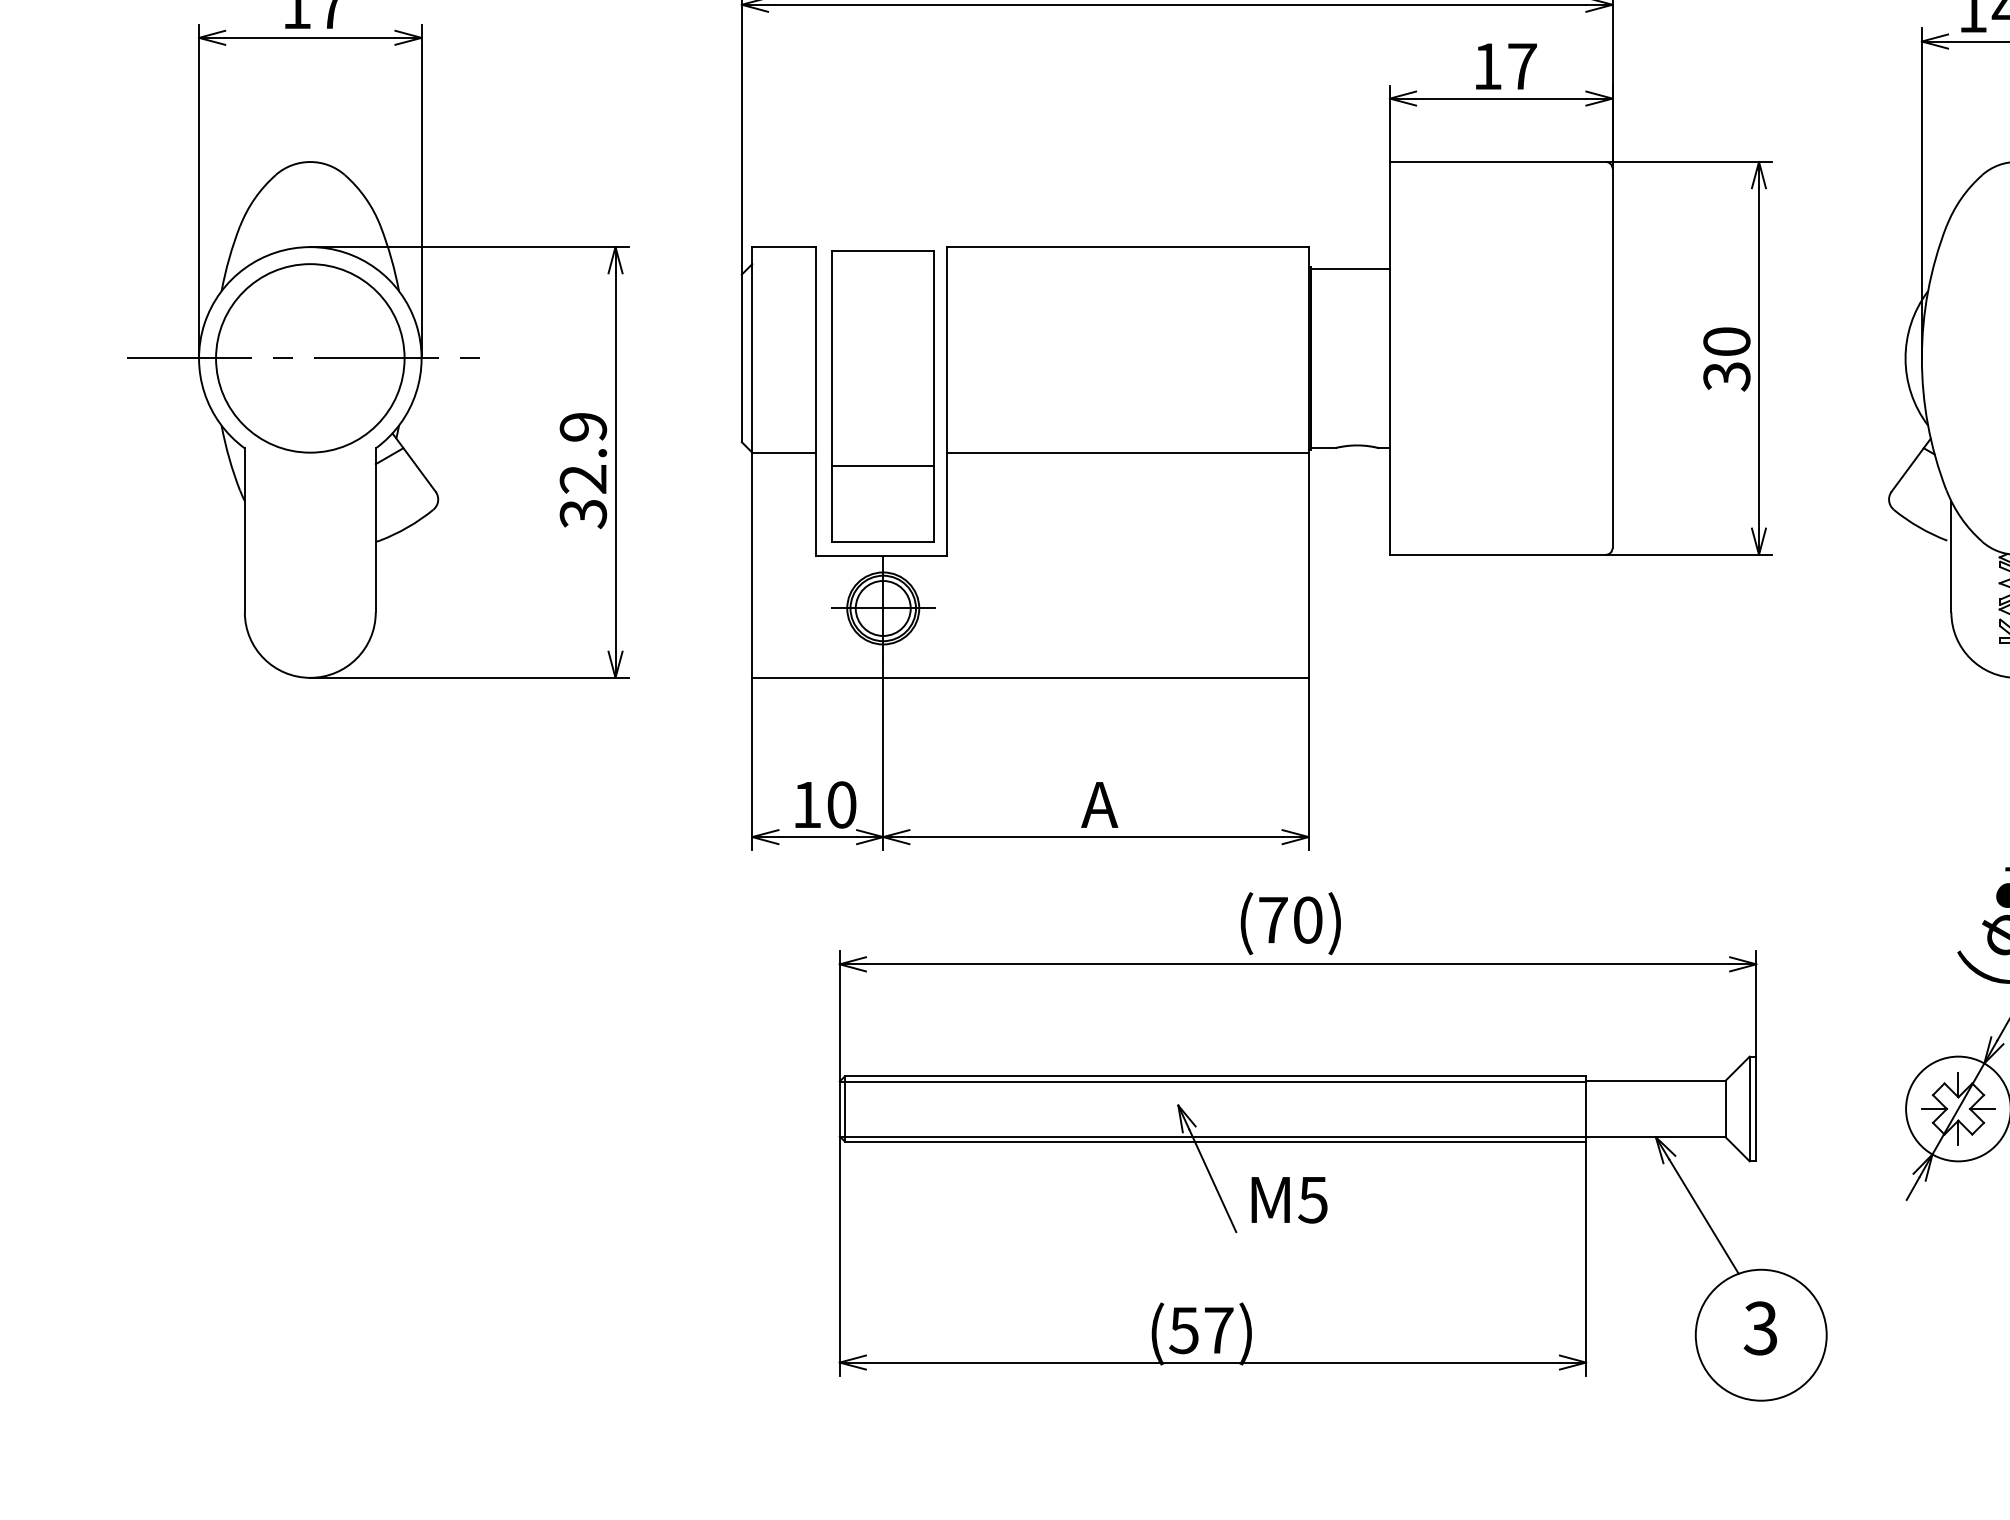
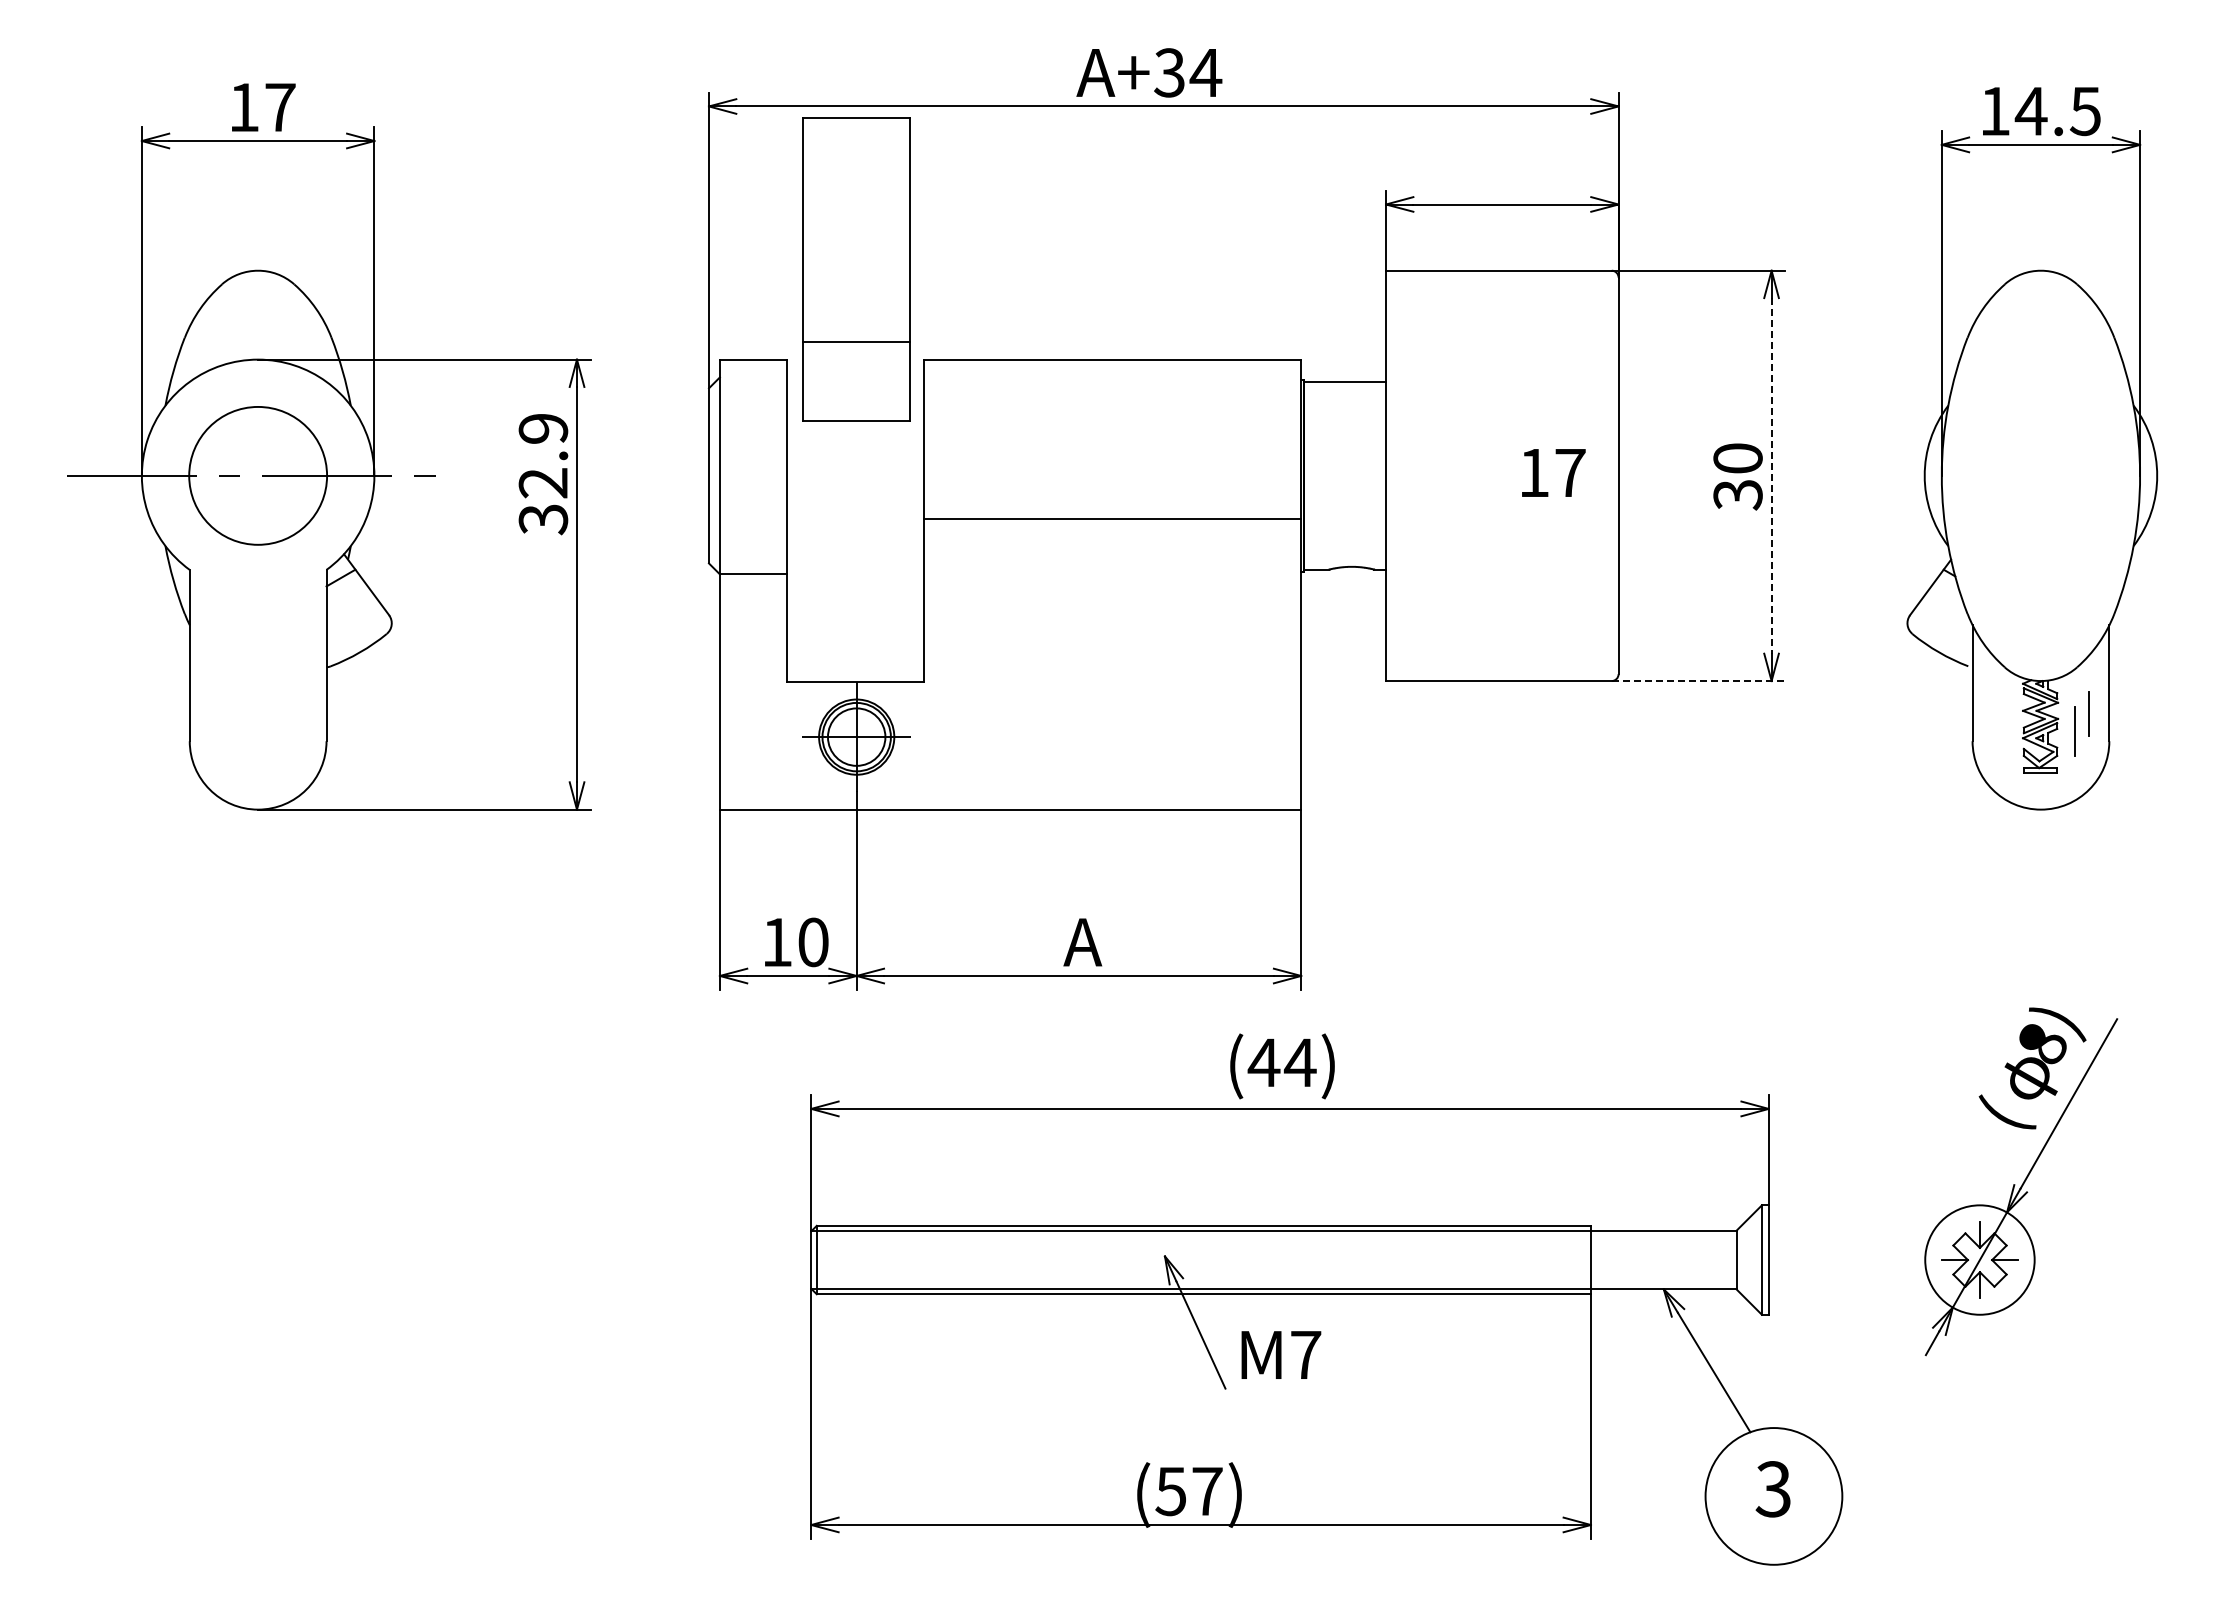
text: (1506, 66) -> (1553, 472), moved
circle: (309, 358) -> (257, 475), size x0.7
line: (1758, 358) -> (1771, 475), solid -> dashed
part: (883, 396) -> (856, 269), moved
line: (1128, 452) -> (1112, 519), moved
text: (583, 470) -> (543, 474), moved
line: (1689, 555) -> (1698, 681), solid -> dashed
text: (1289, 919) -> (1281, 1062), (70) -> (44)
text: (1312, 1200) -> (1305, 1355), M5 -> M7

